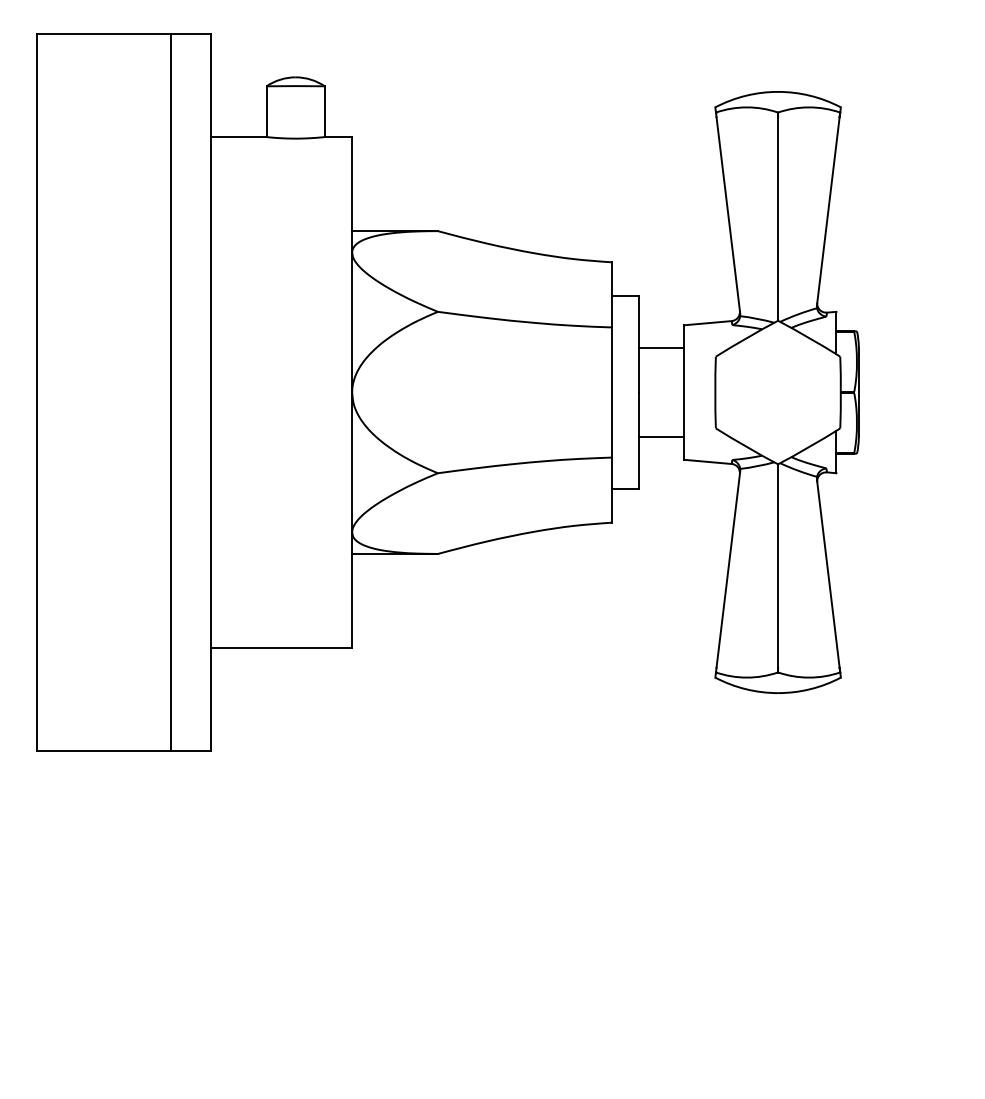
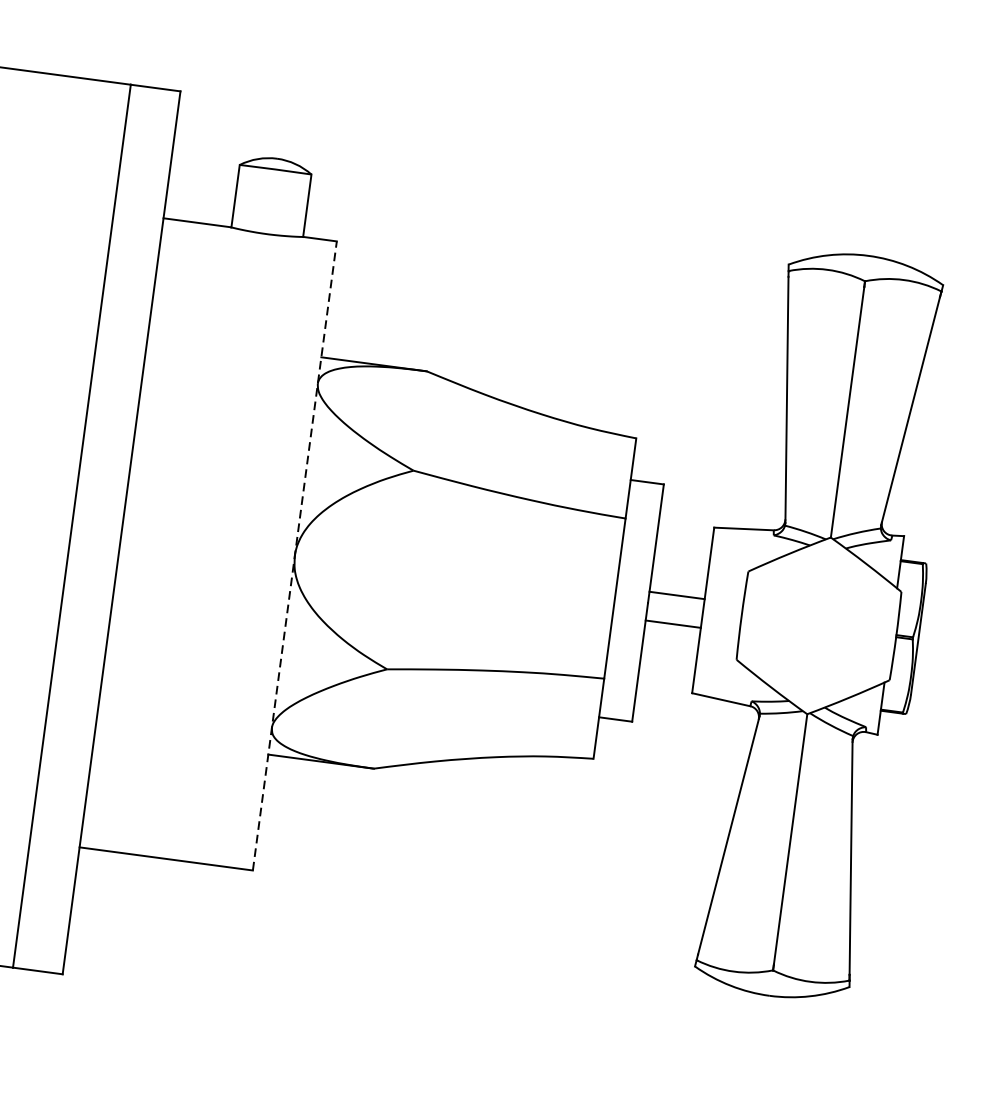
line: (661, 347) -> (673, 623), moved
line: (352, 392) -> (295, 555), solid -> dashed
line: (661, 437) -> (677, 595), moved

